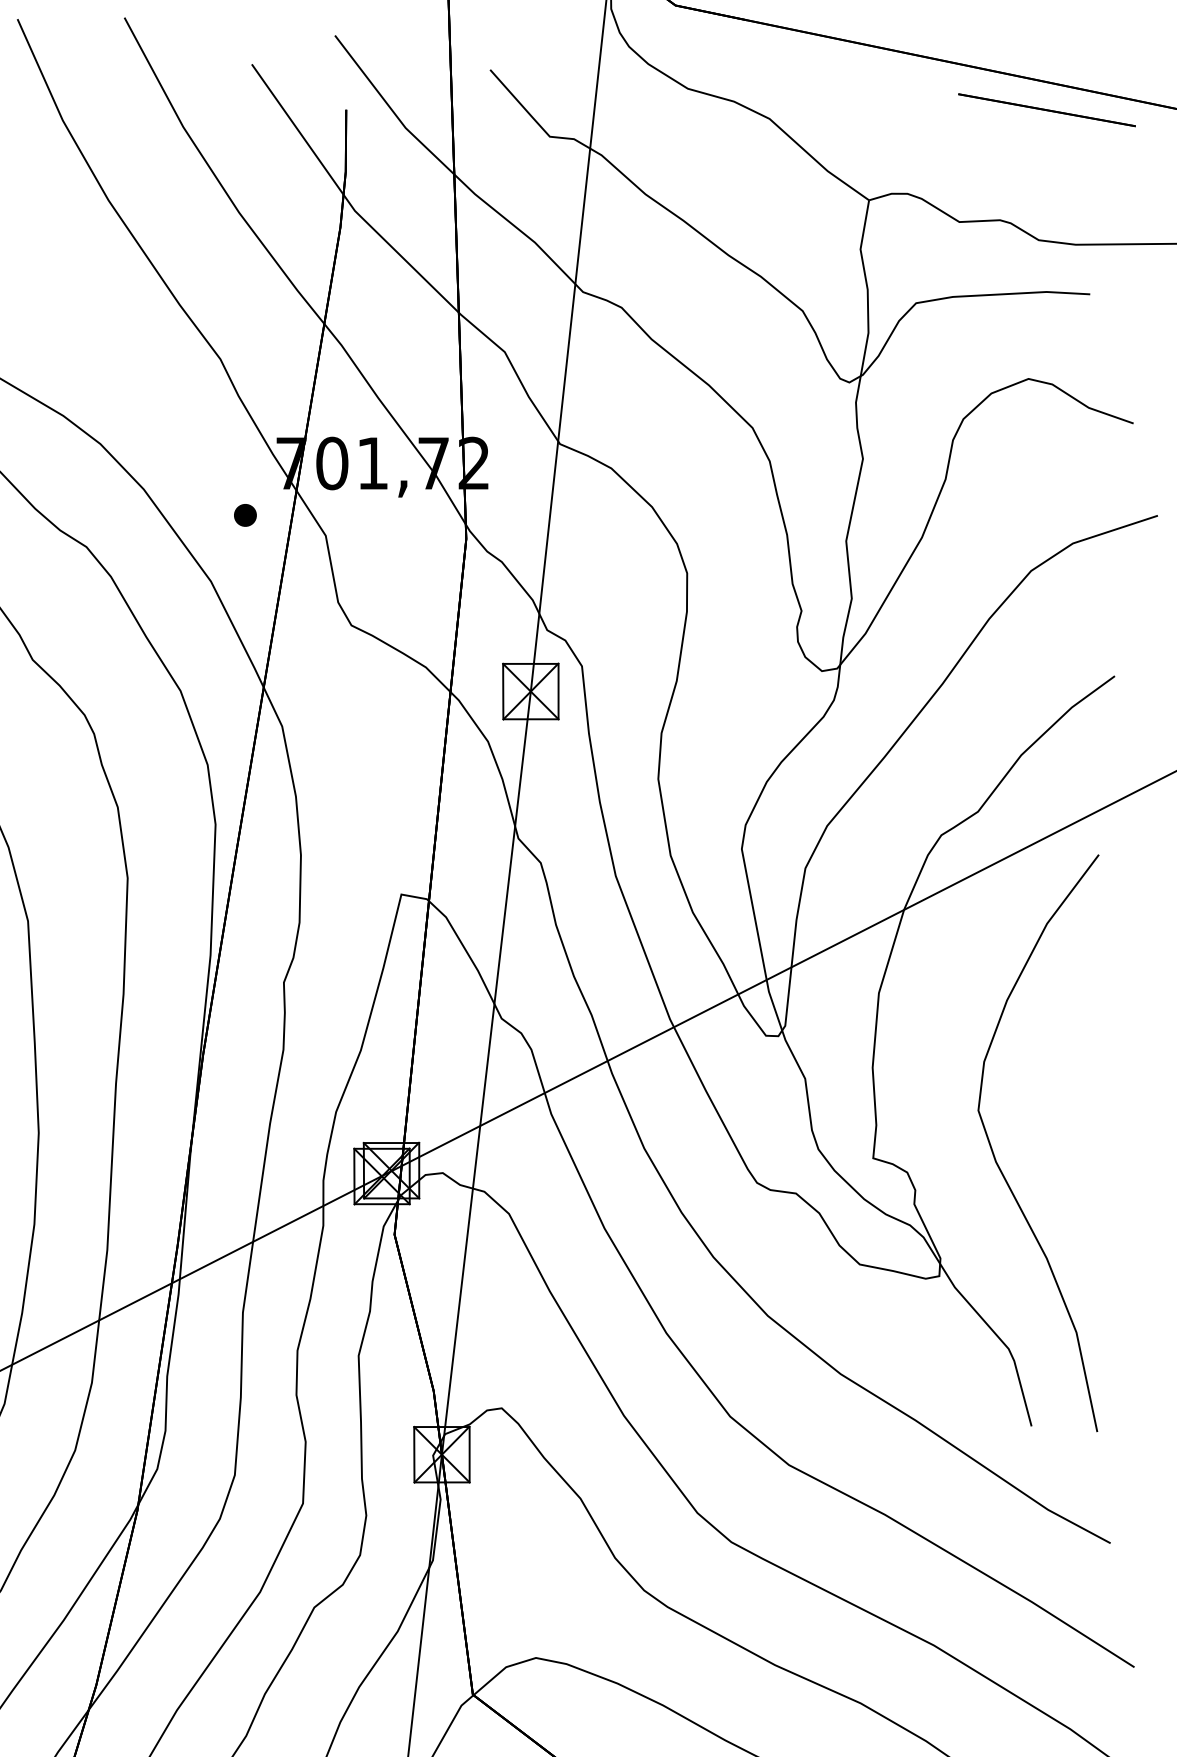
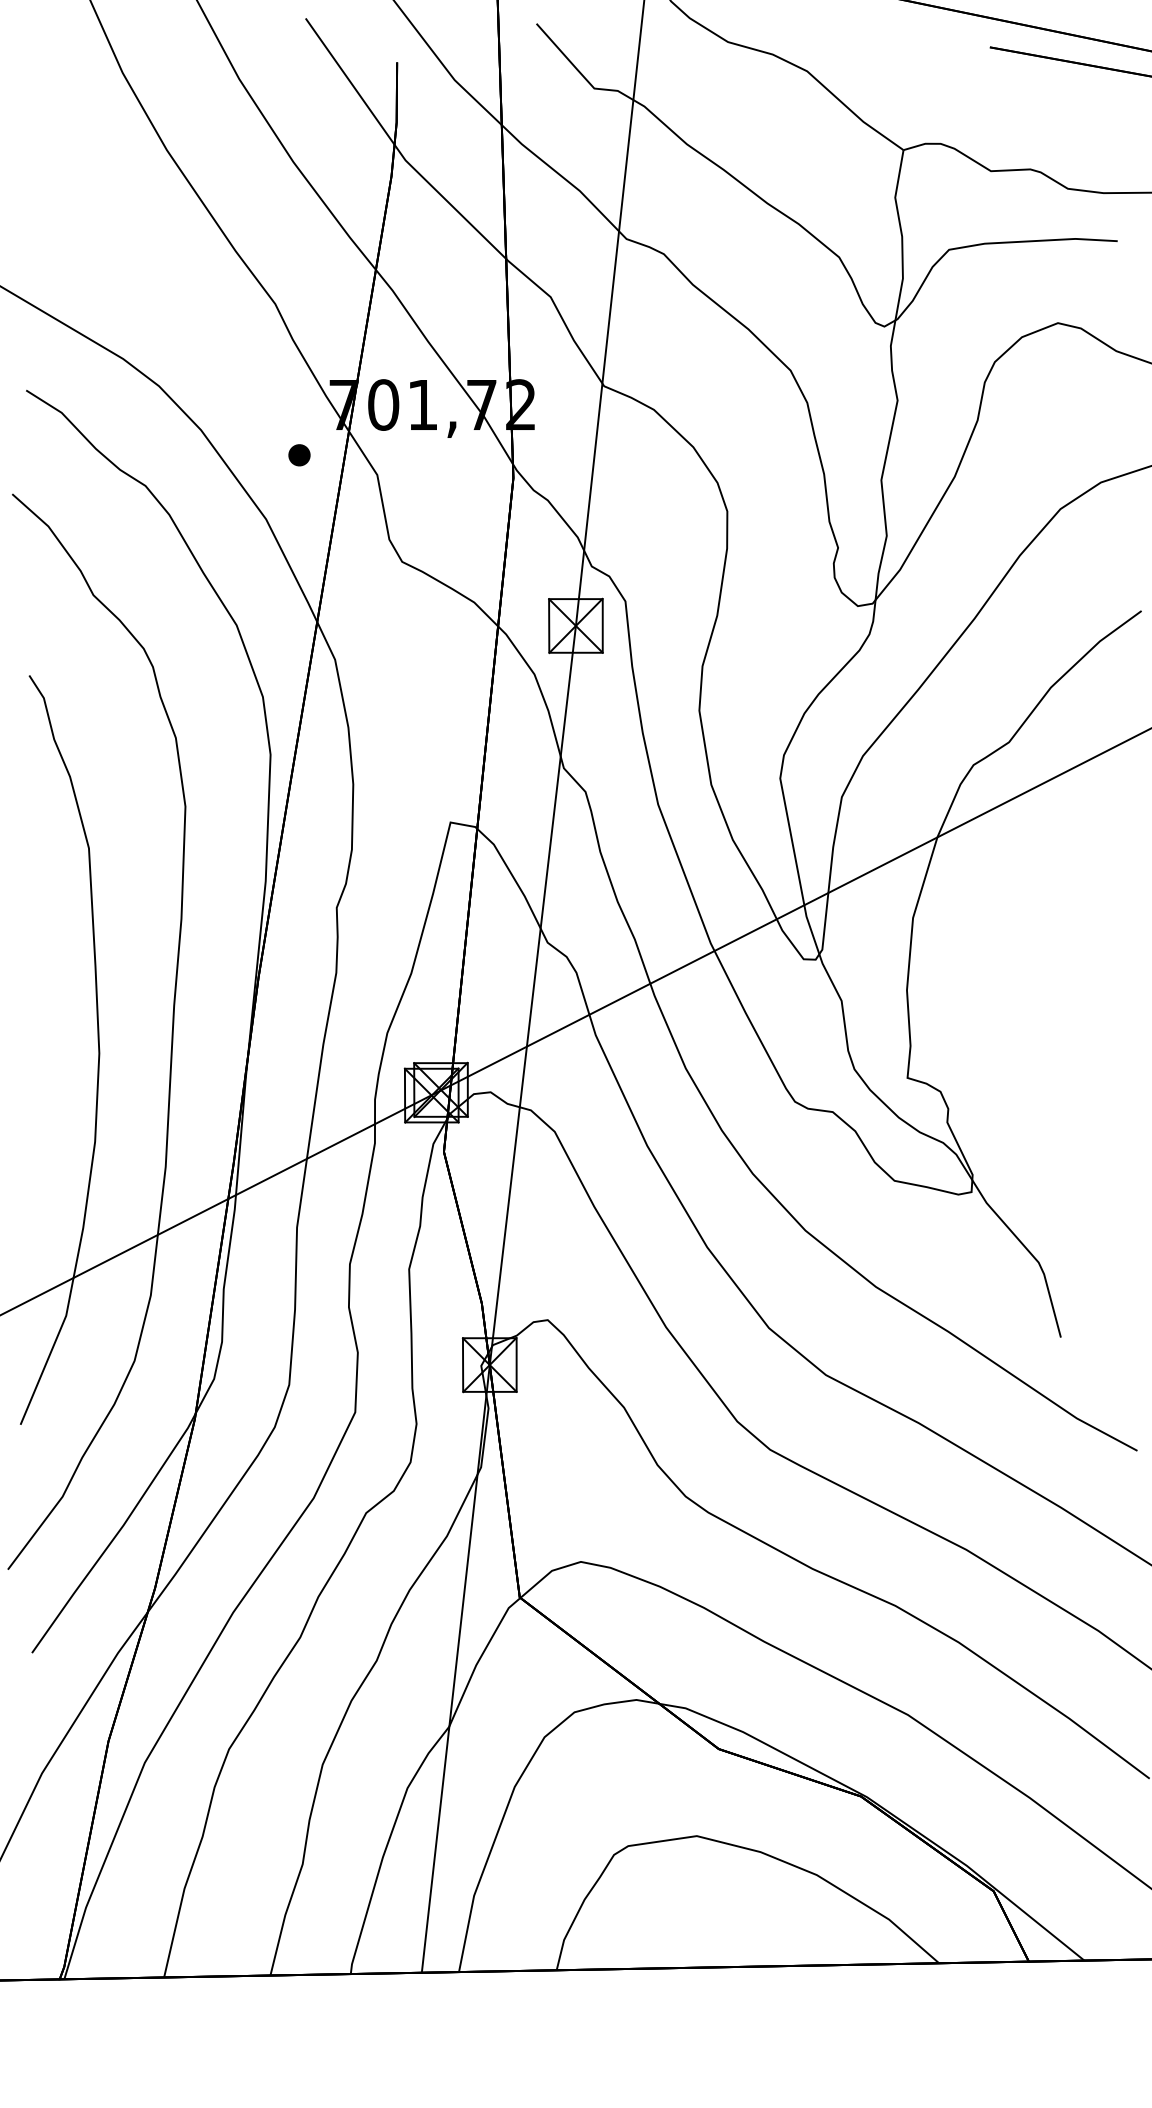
curve: (999, 1165) -> (1029, 1084), removed

